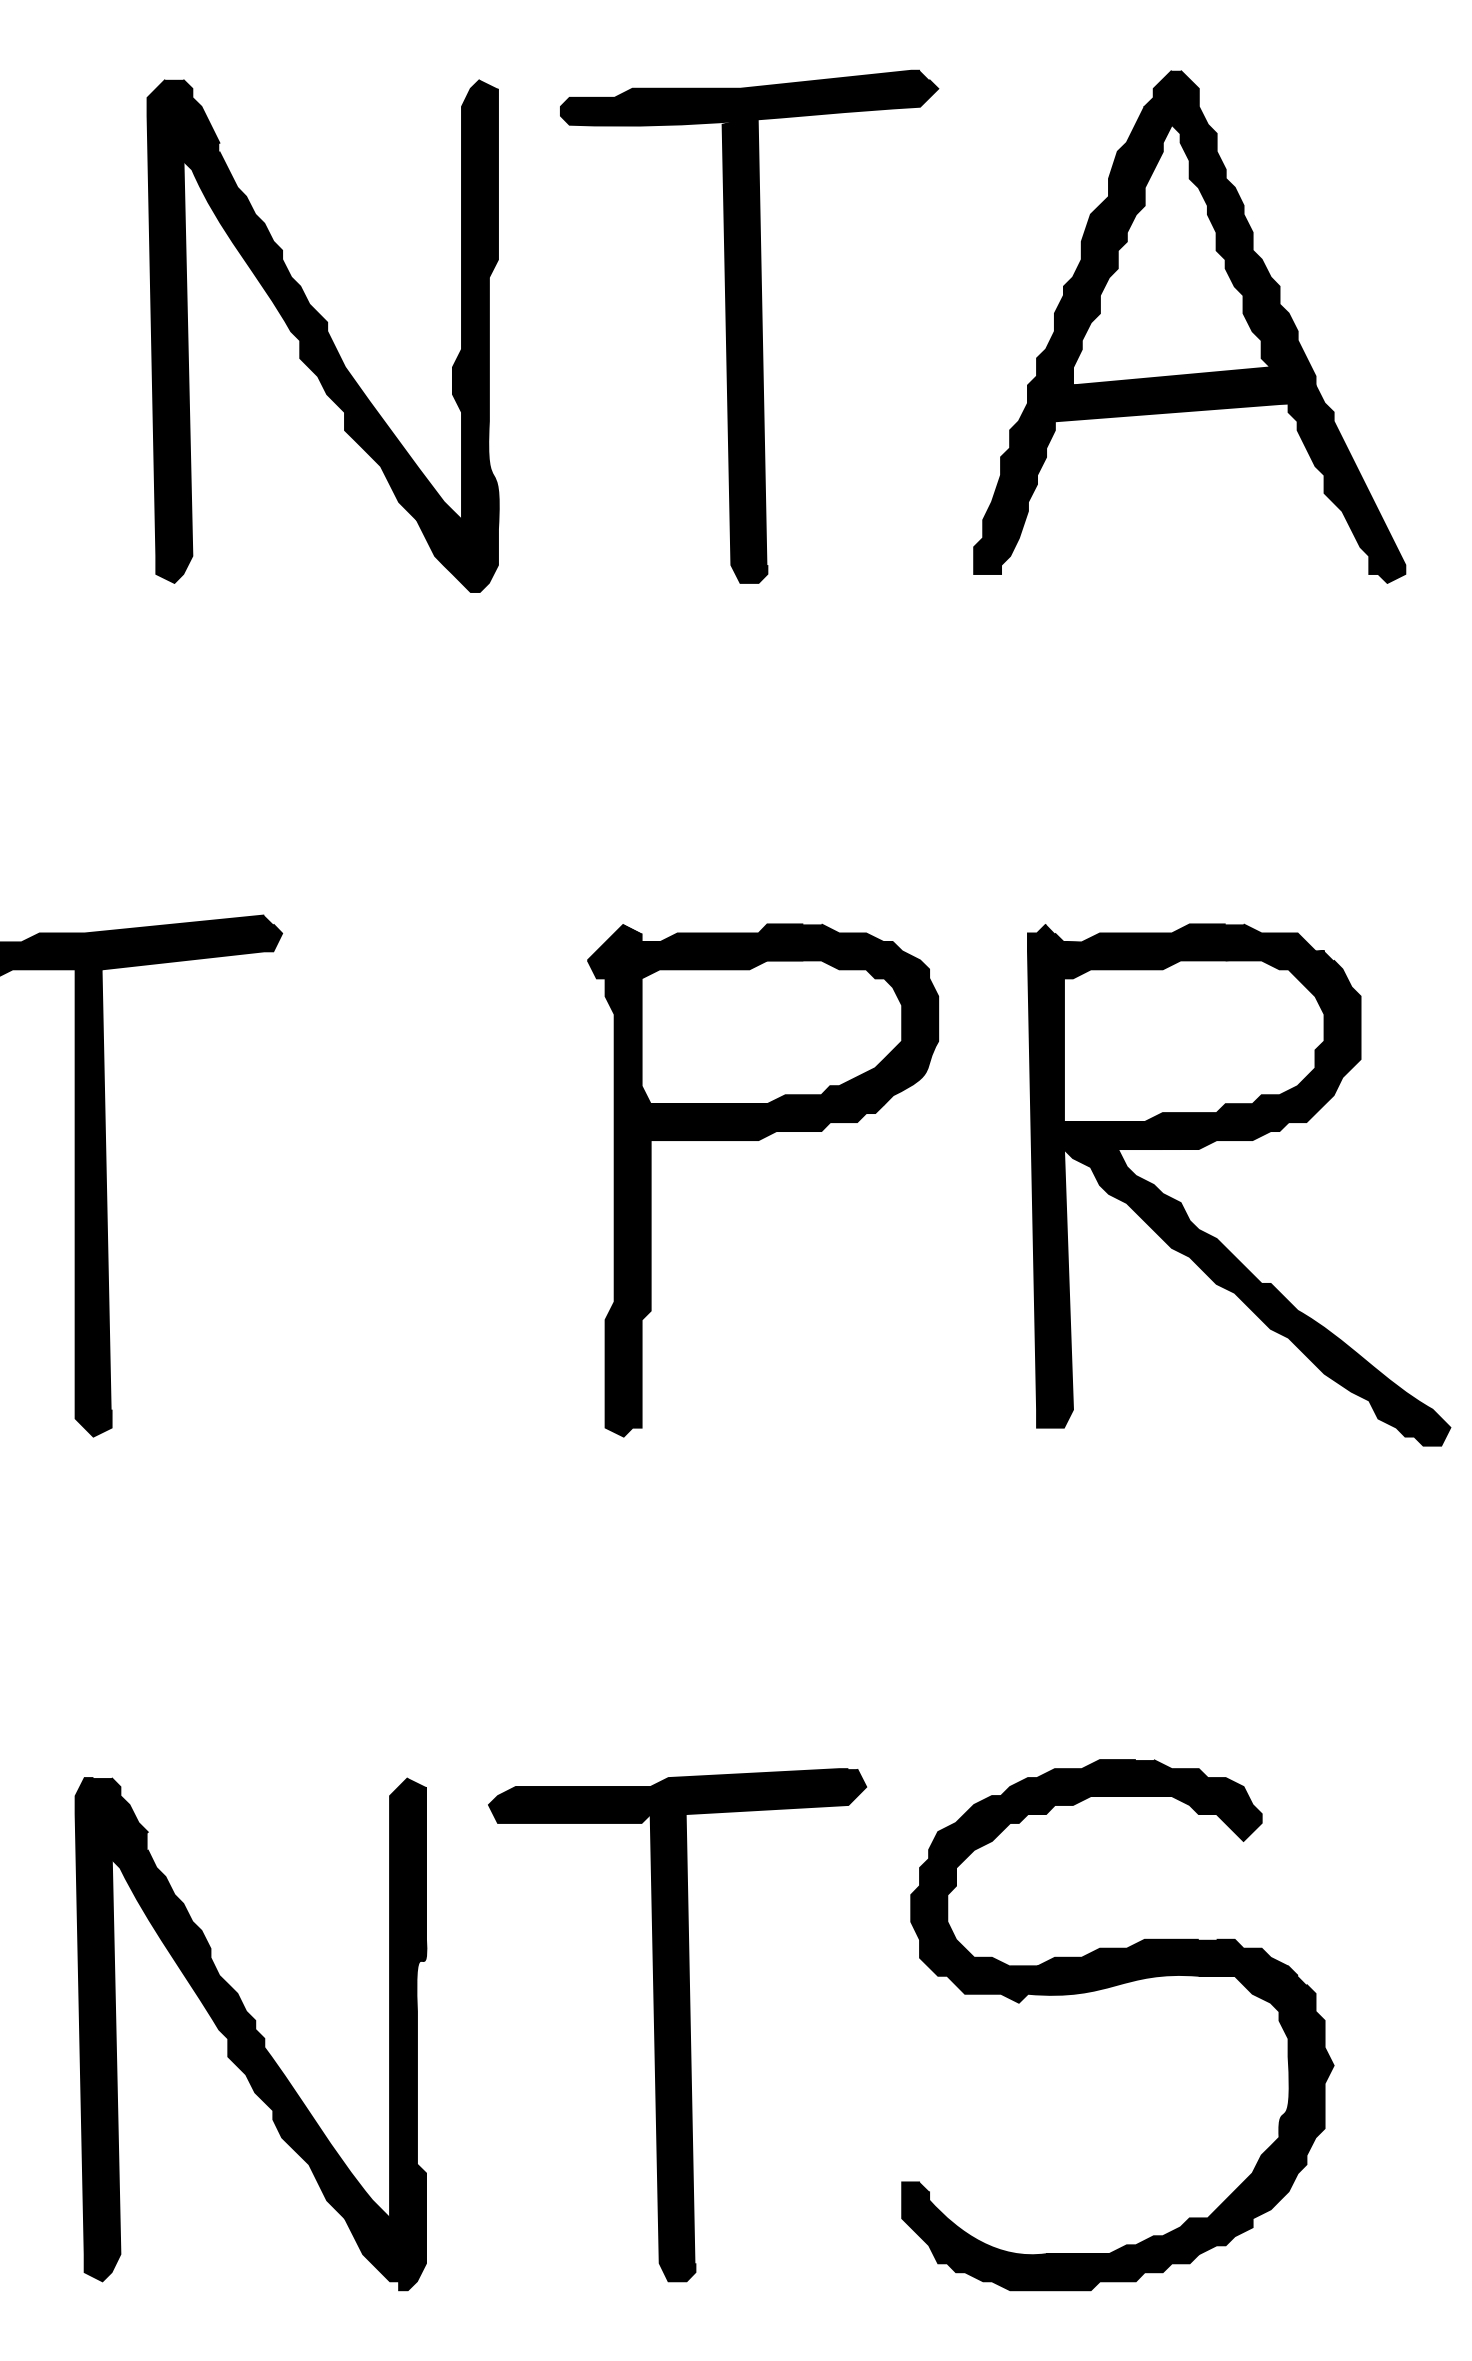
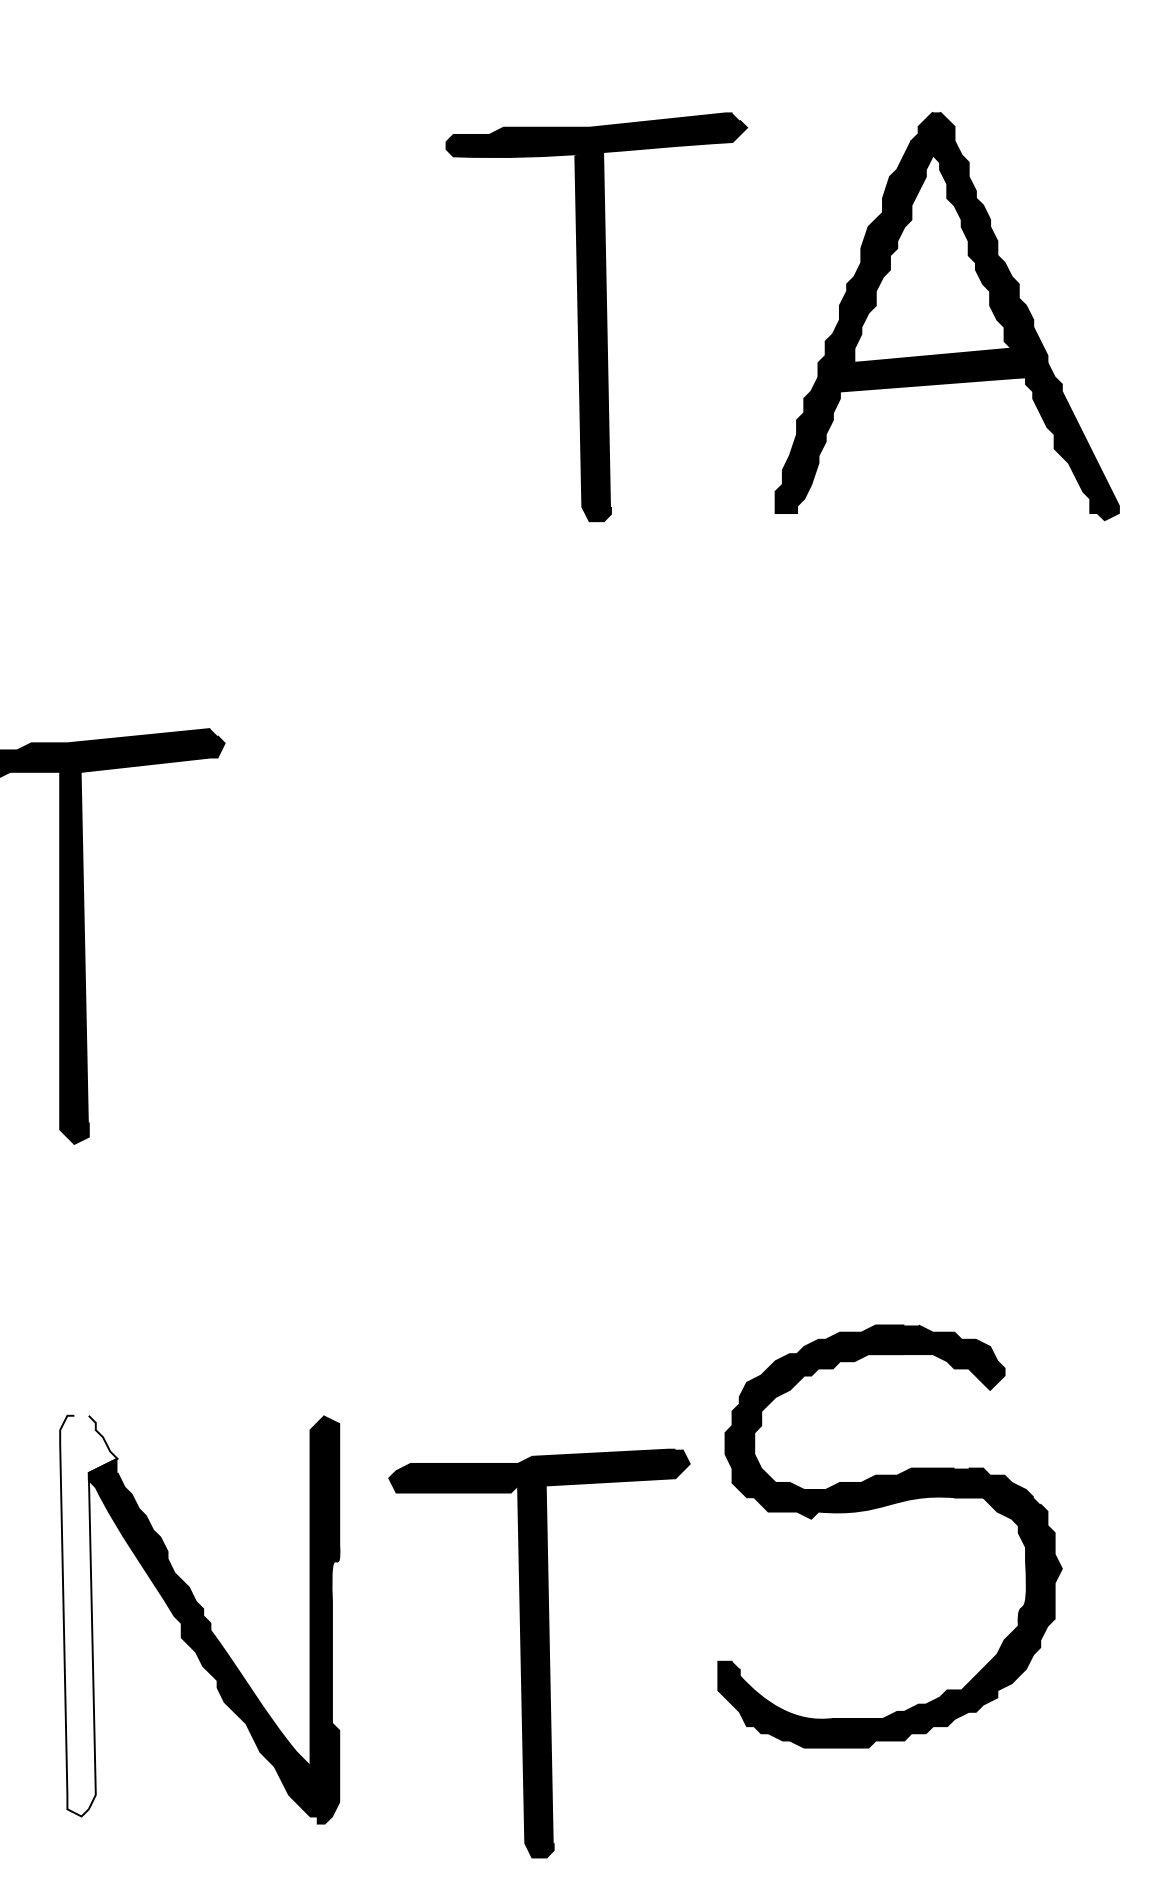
part: (749, 327) -> (596, 317), moved
part: (1188, 327) -> (946, 316), moved
part: (322, 335) -> (256, 267), removed
part: (760, 1140) -> (605, 908), removed
part: (1238, 1140) -> (986, 908), removed
part: (1108, 1988) -> (882, 1507), moved
part: (677, 2025) -> (539, 1653), moved
fill: (111, 2028) -> (88, 1615), removed

